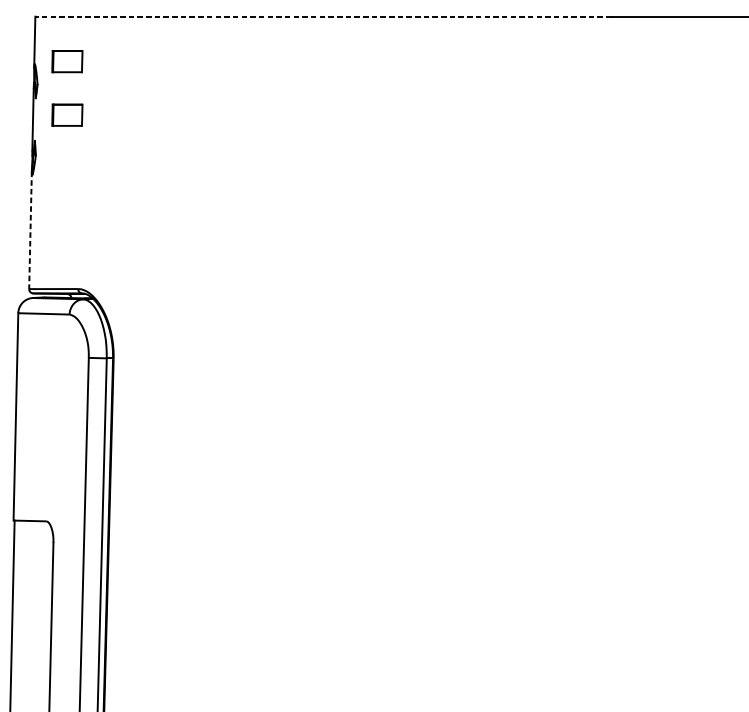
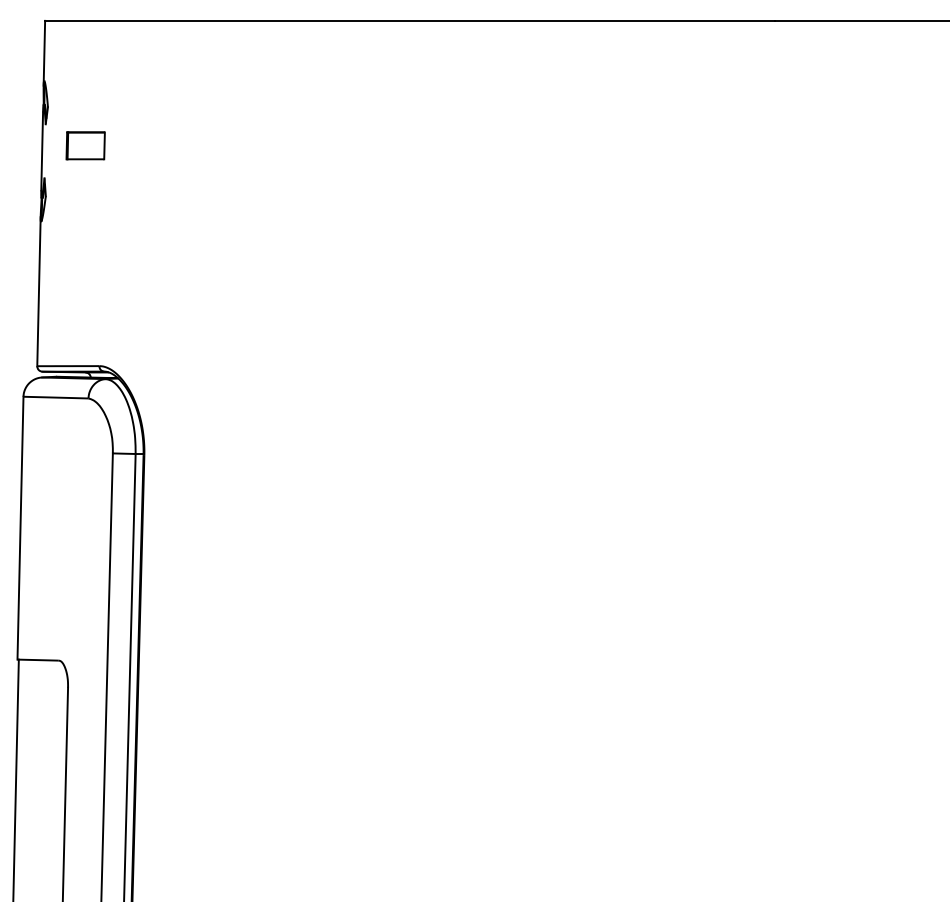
line: (322, 16) -> (409, 20), dashed -> solid
part: (67, 61) -> (85, 77), removed
line: (30, 230) -> (38, 291), dashed -> solid

